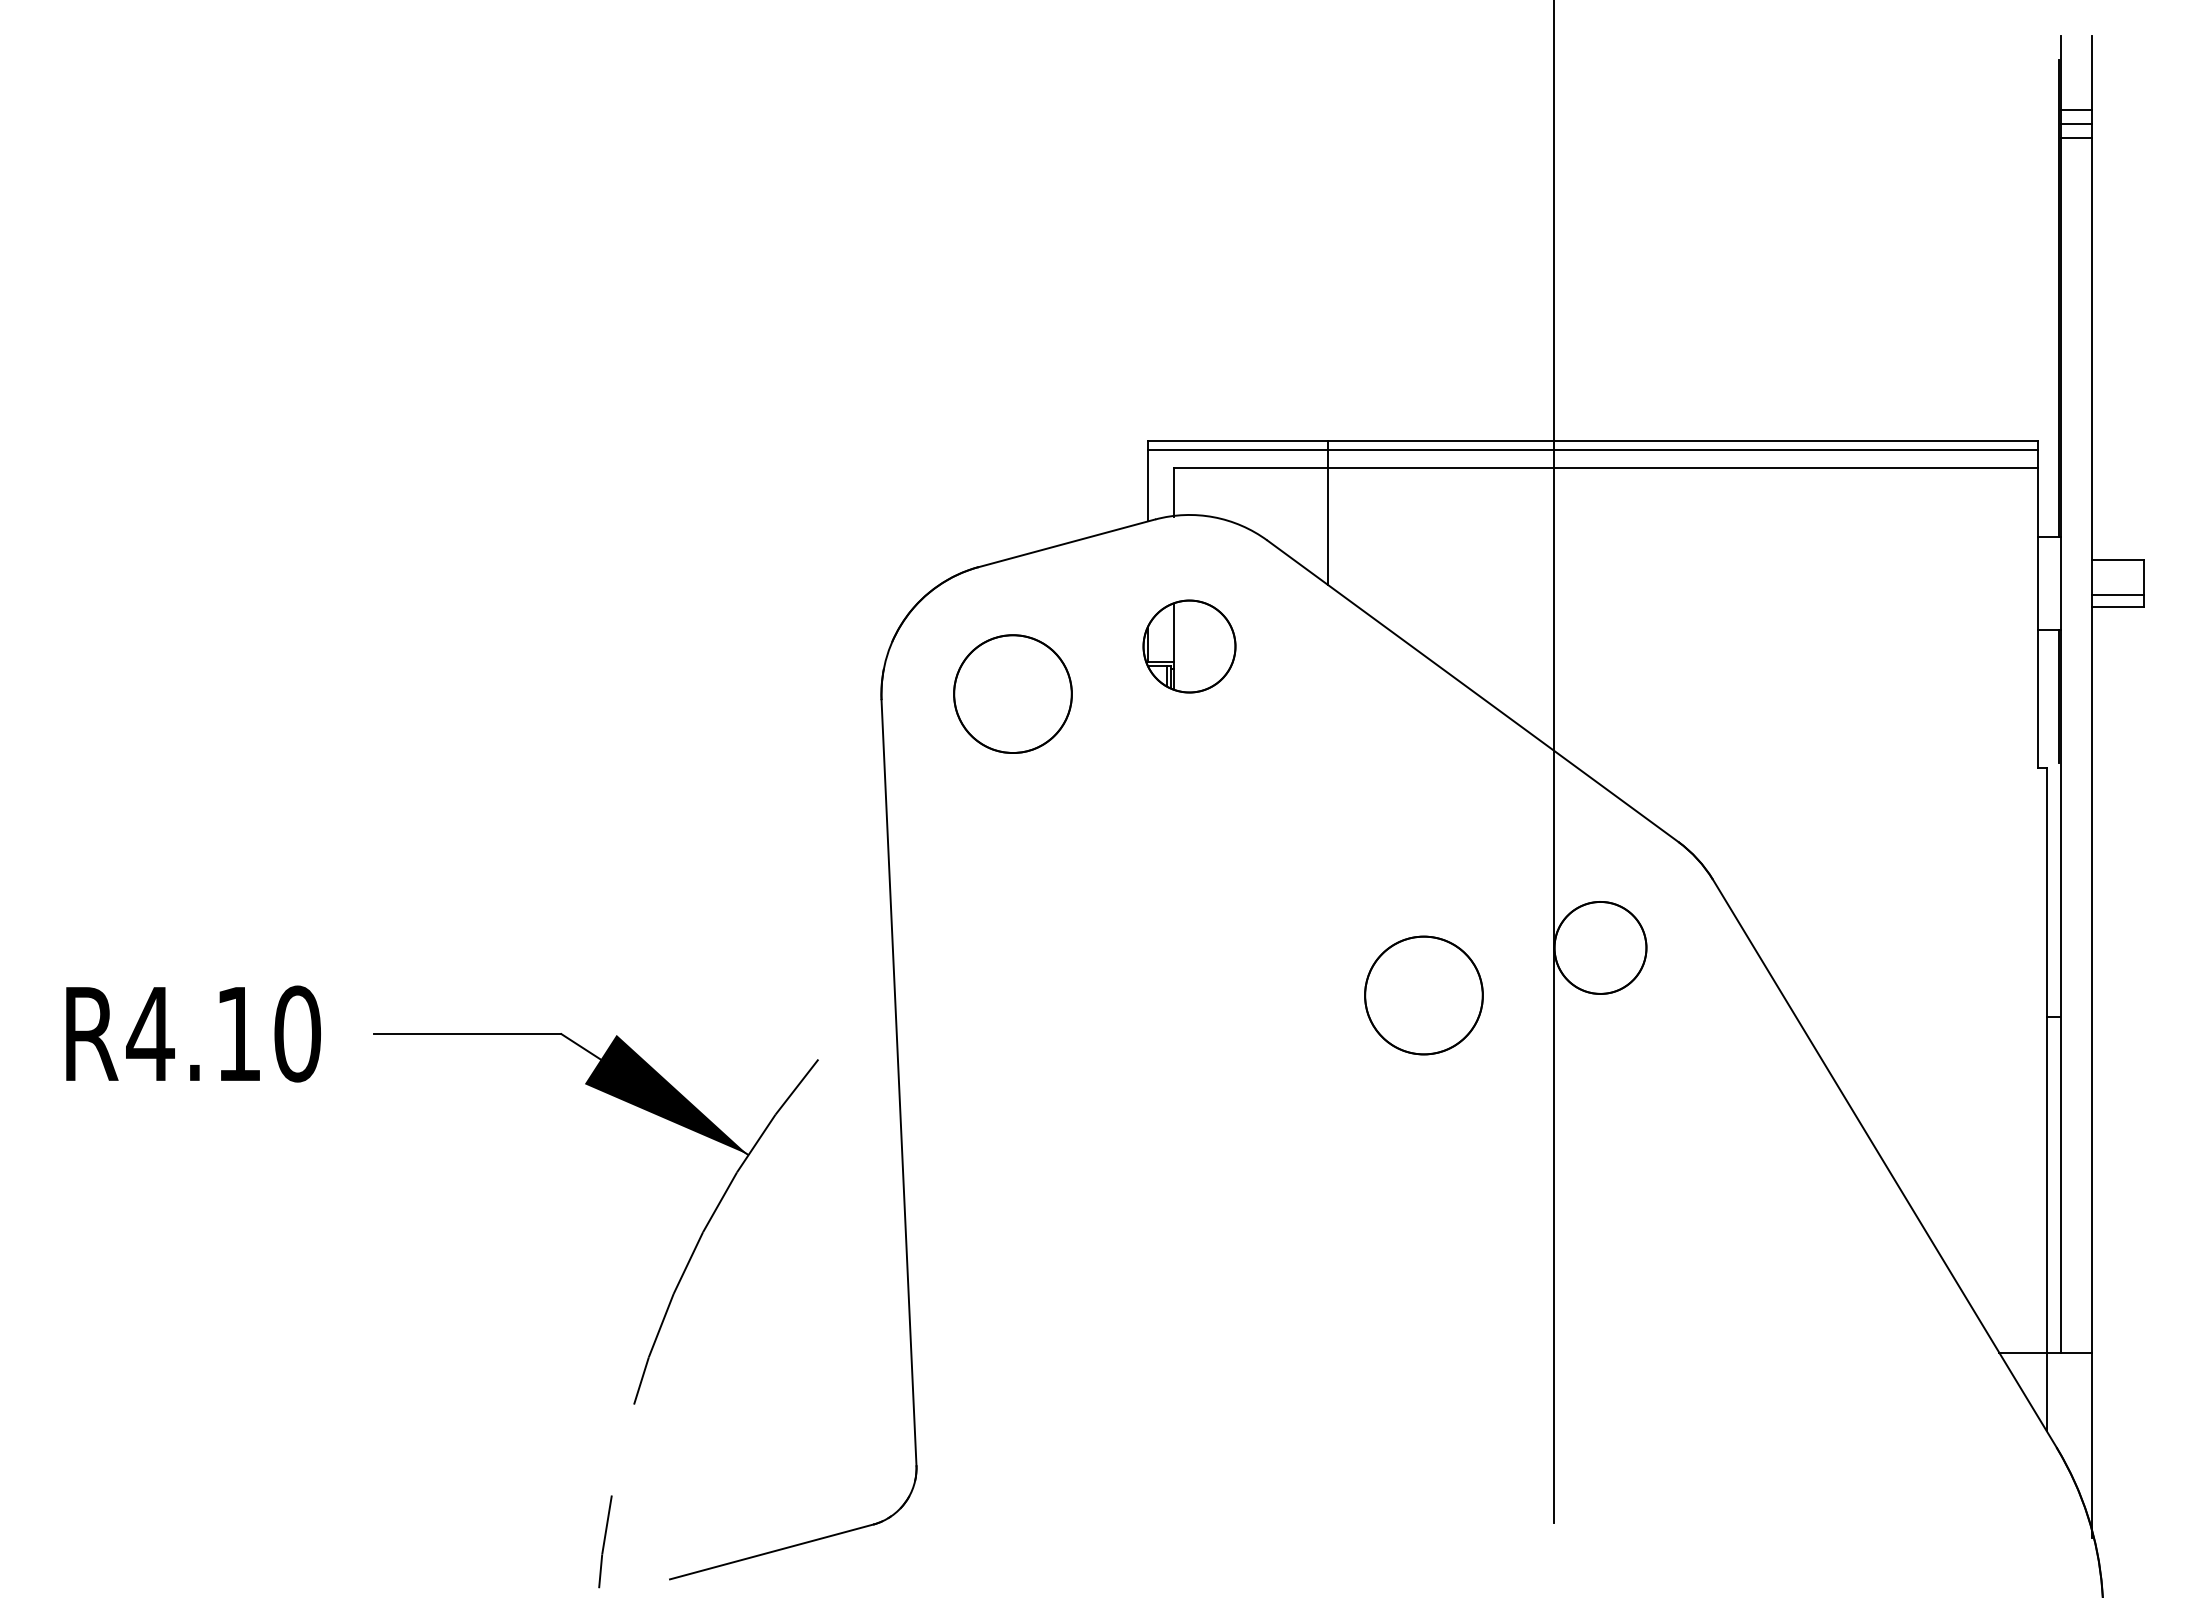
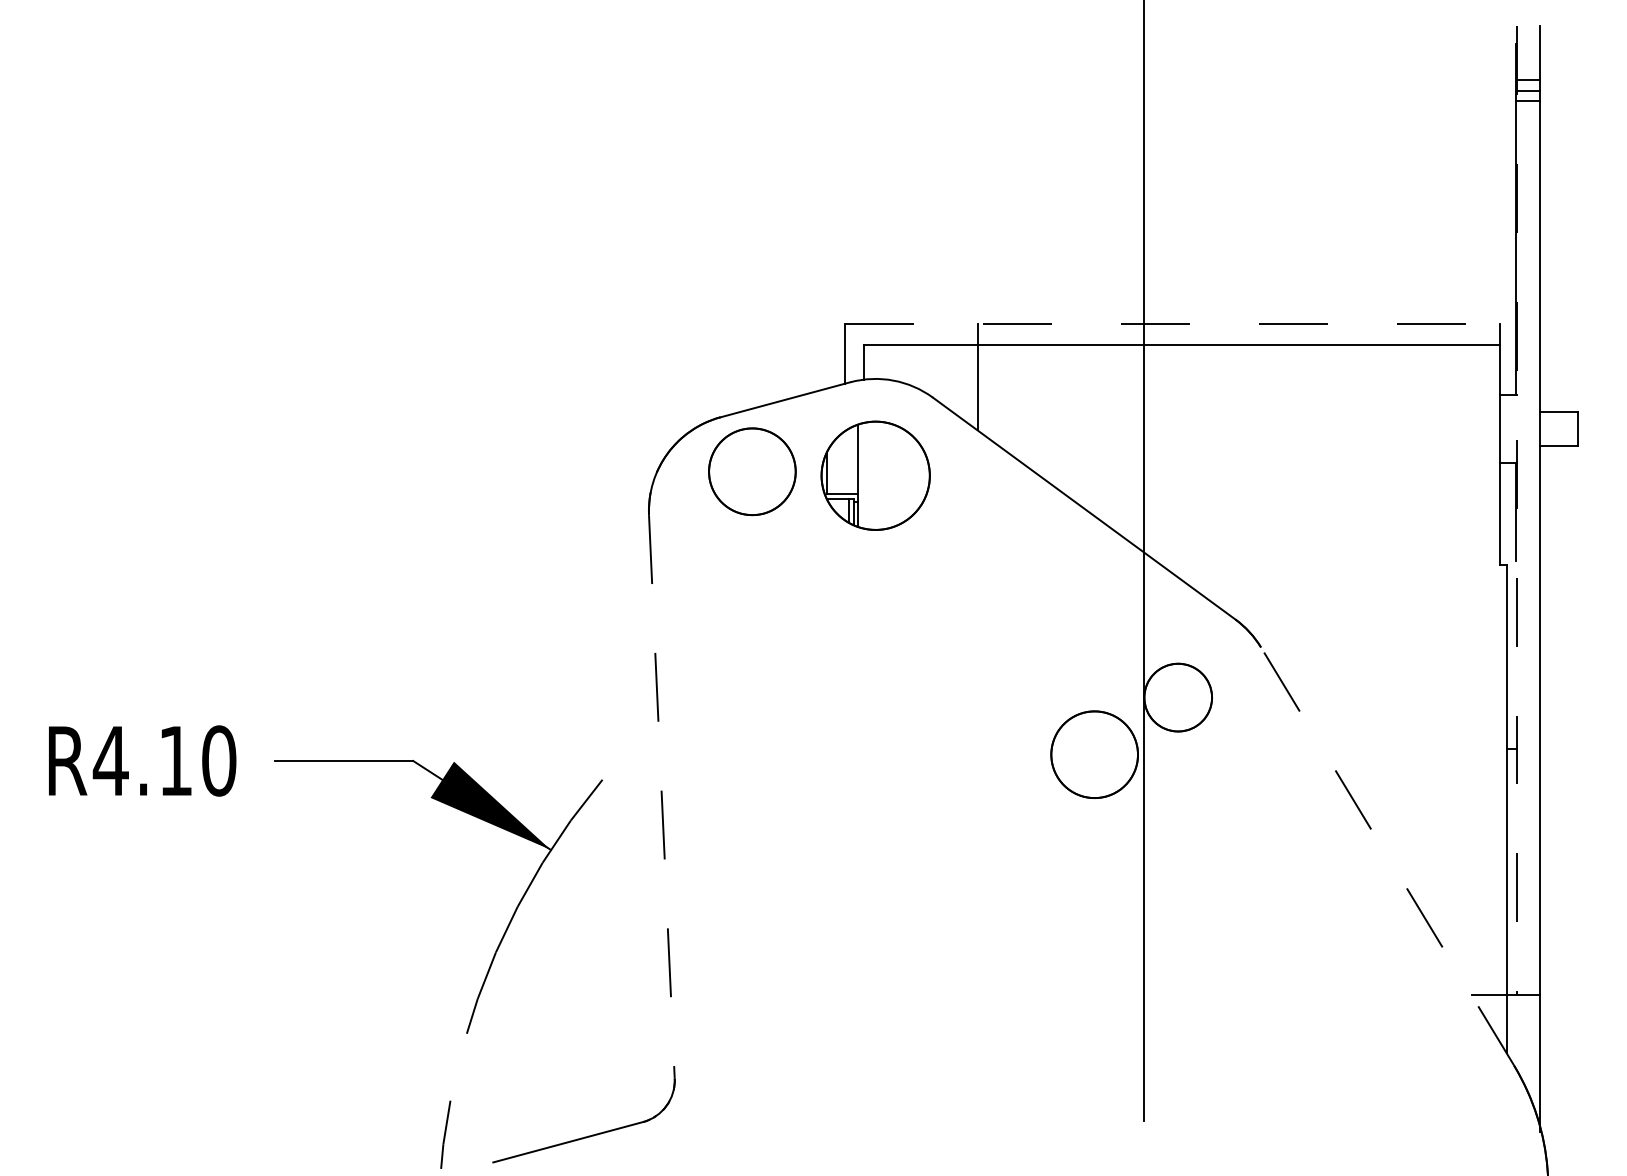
line: (1593, 440) -> (1173, 324), solid -> dashed
line: (1592, 449) -> (1172, 330), removed
line: (2117, 594) -> (1558, 437), removed
part: (1189, 646) -> (875, 475), size x1.6
circle: (1012, 693) -> (752, 471), moved
line: (2060, 694) -> (1516, 511), solid -> dashed
part: (1423, 995) -> (1094, 754), moved
line: (899, 1083) -> (662, 797), solid -> dashed
line: (1884, 1163) -> (1387, 856), solid -> dashed

